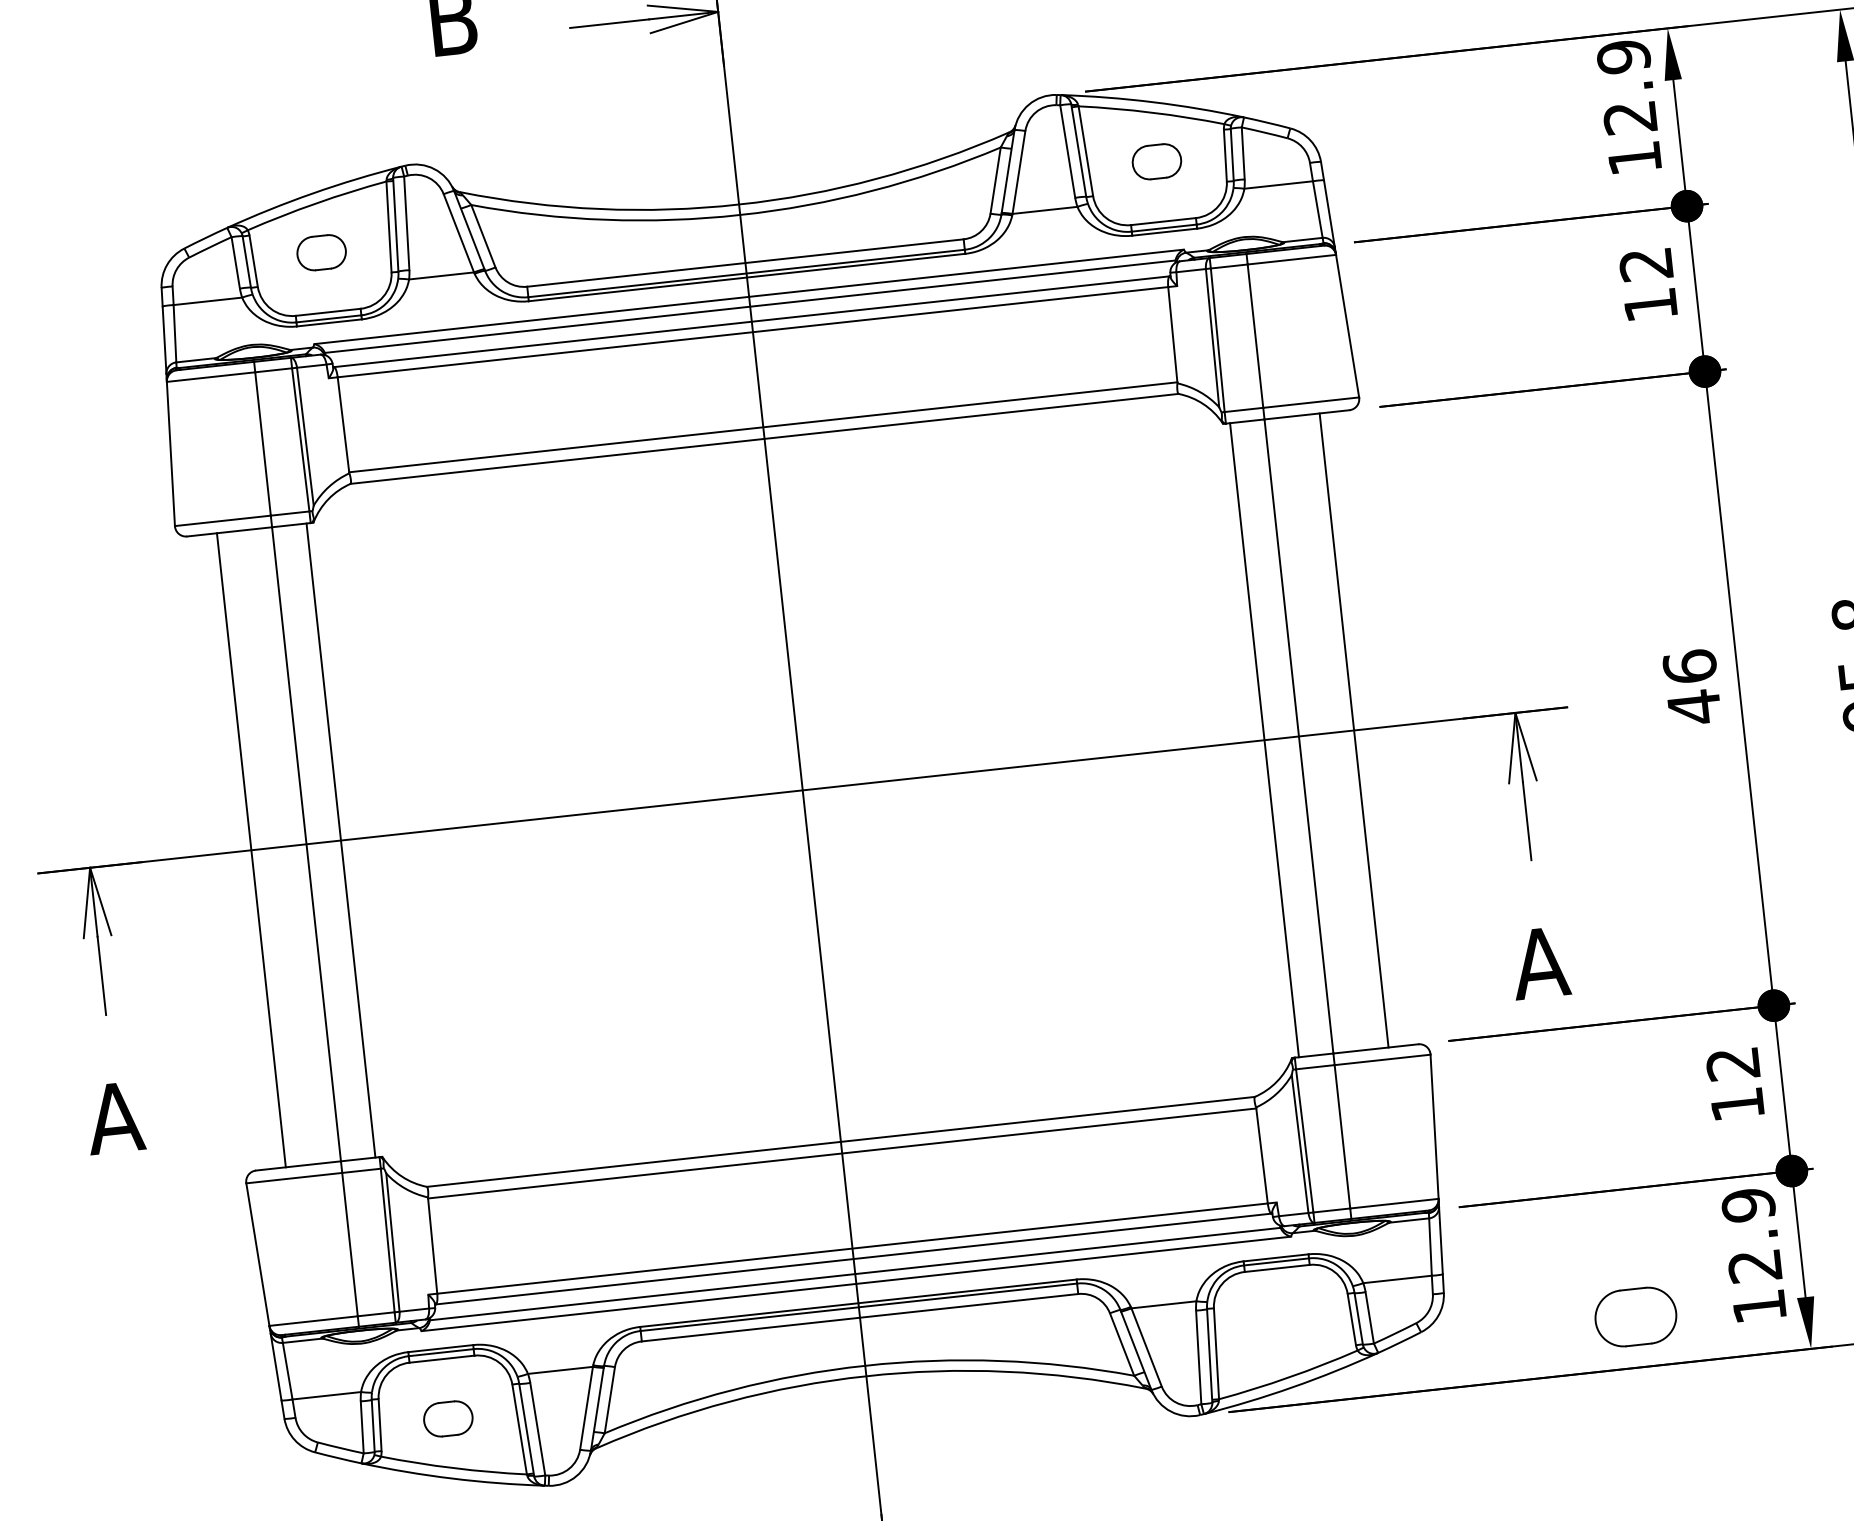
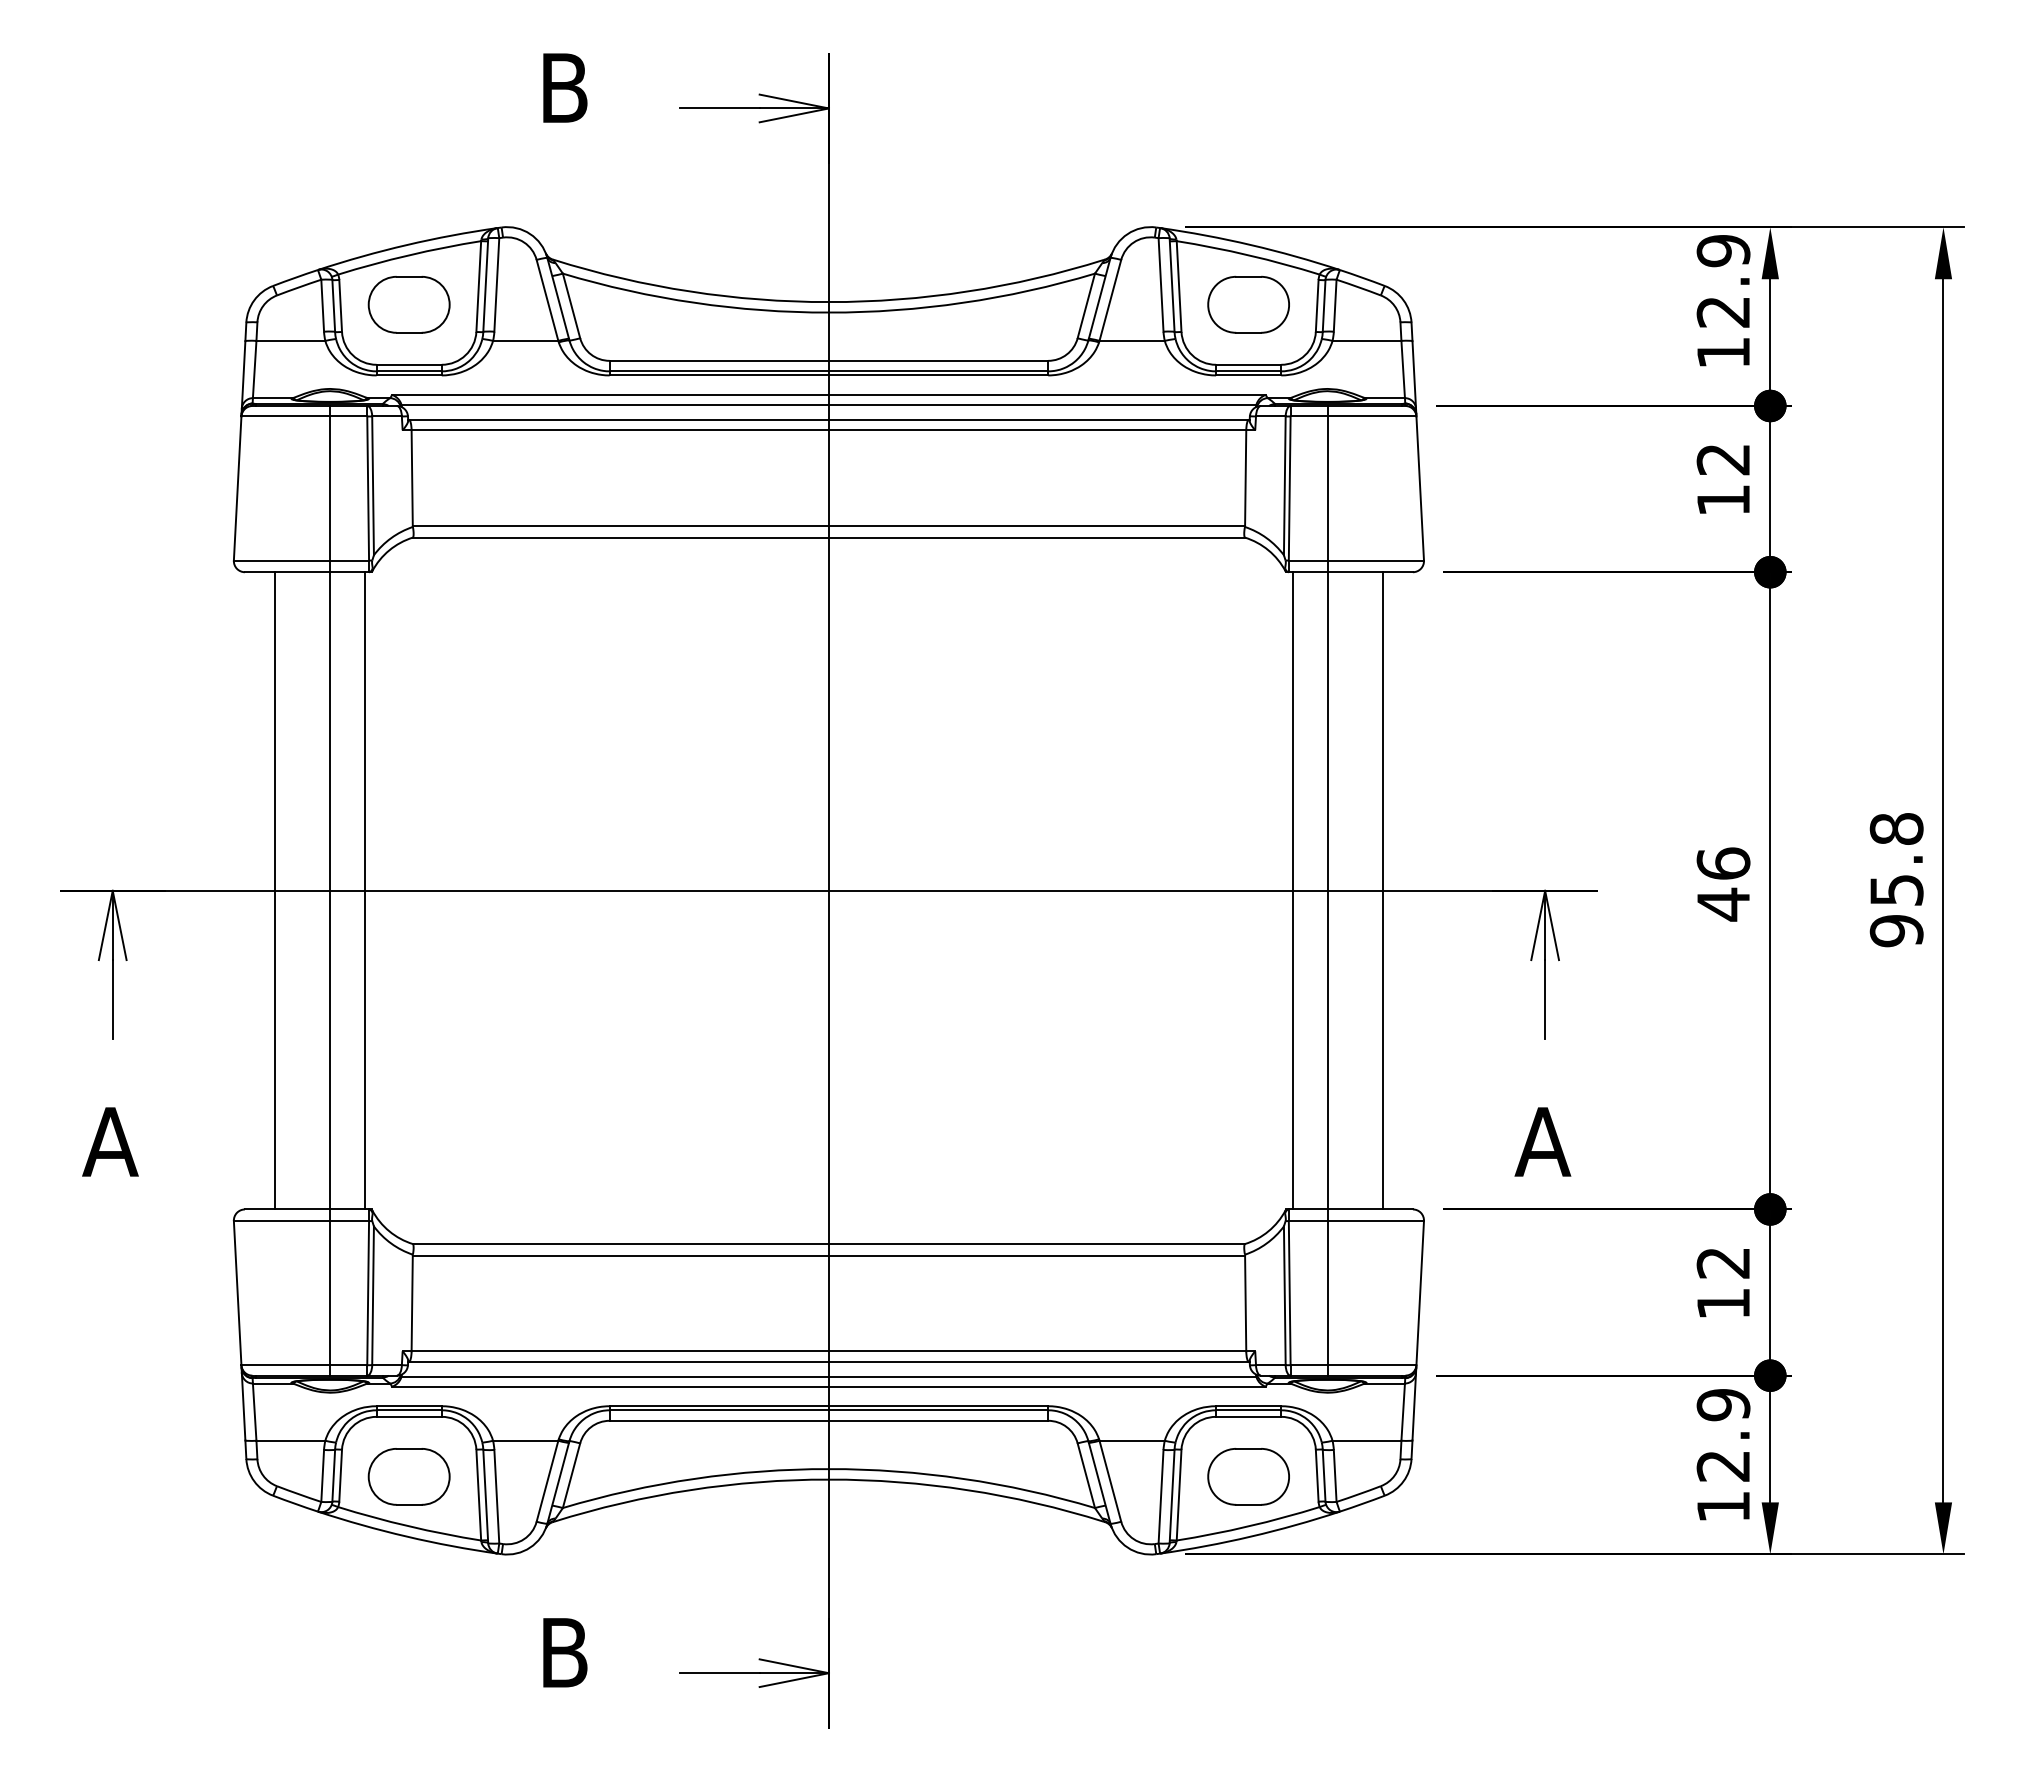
part: (1156, 161) -> (1248, 304), size x1.67
part: (321, 252) -> (408, 304), size x1.67
part: (1635, 1316) -> (1248, 1476), moved
part: (447, 1418) -> (408, 1476), size x1.67

